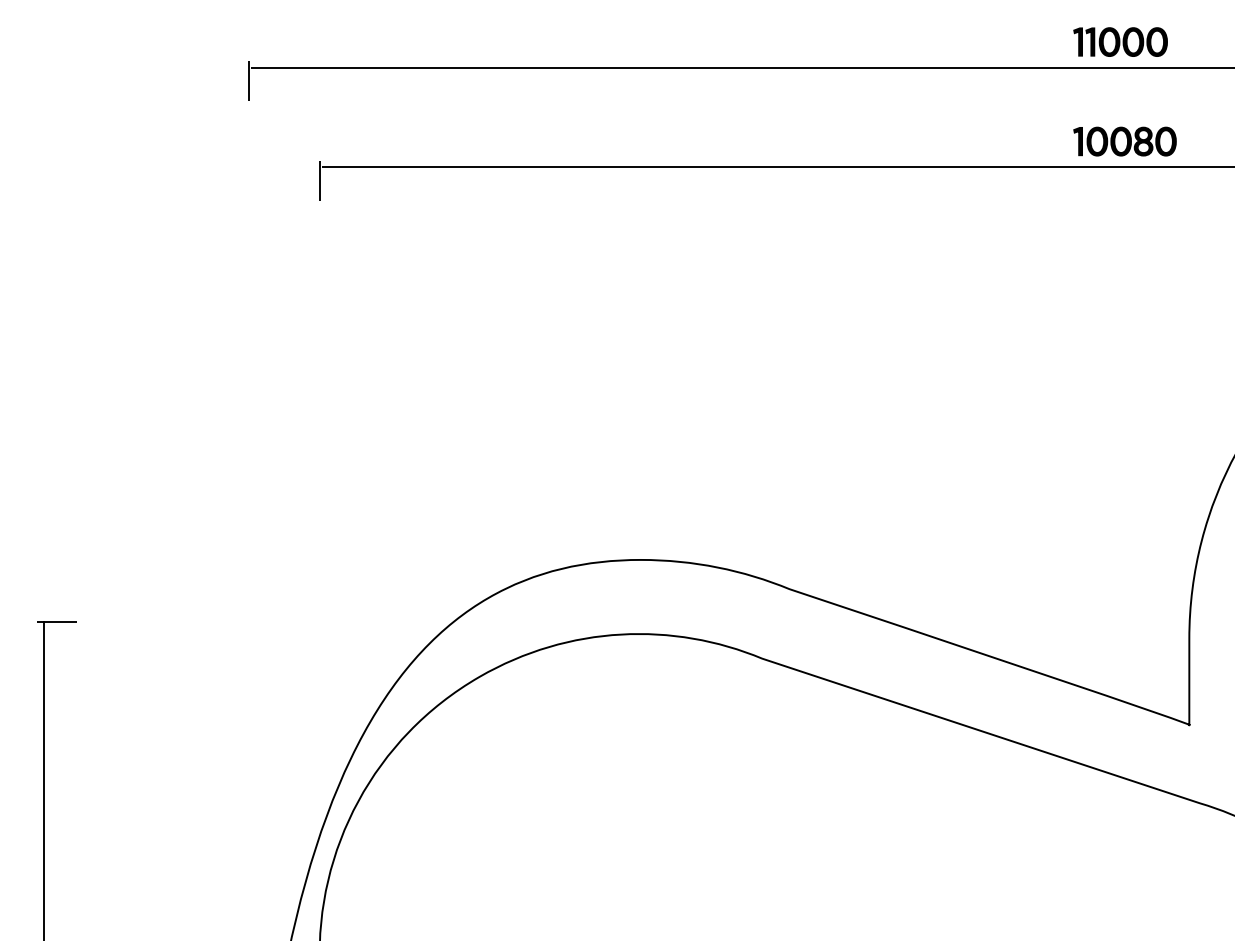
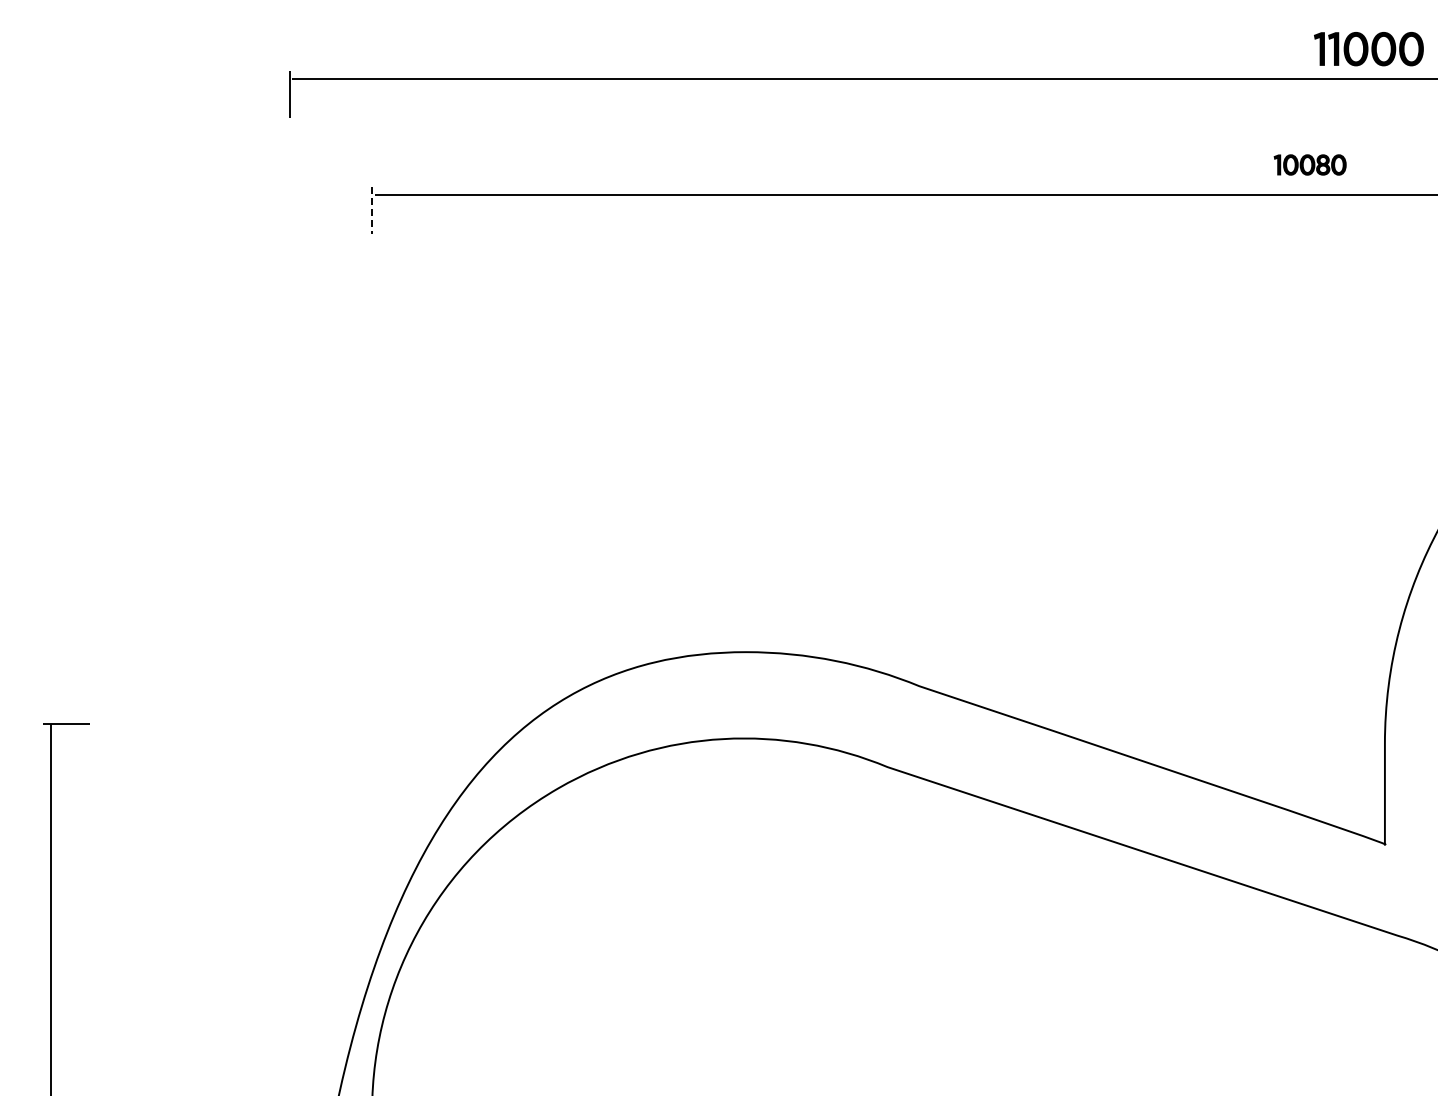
part: (1120, 42) -> (1368, 49), moved
part: (1125, 141) -> (1310, 164), size x0.6
line: (319, 181) -> (372, 211), solid -> dashed

